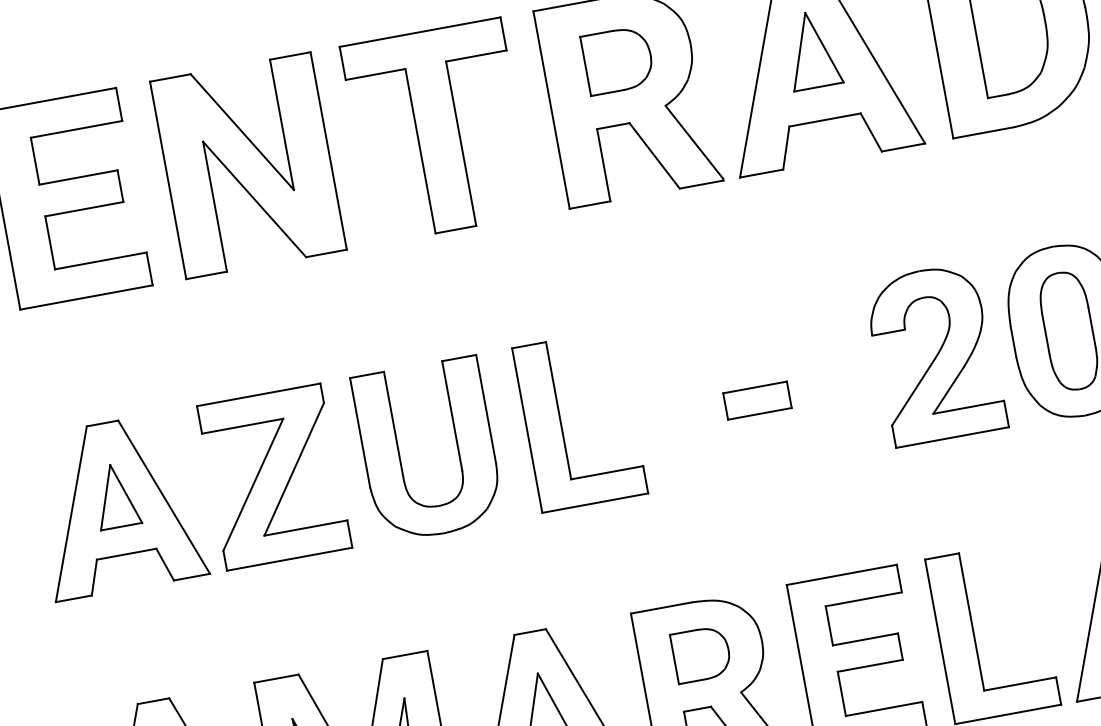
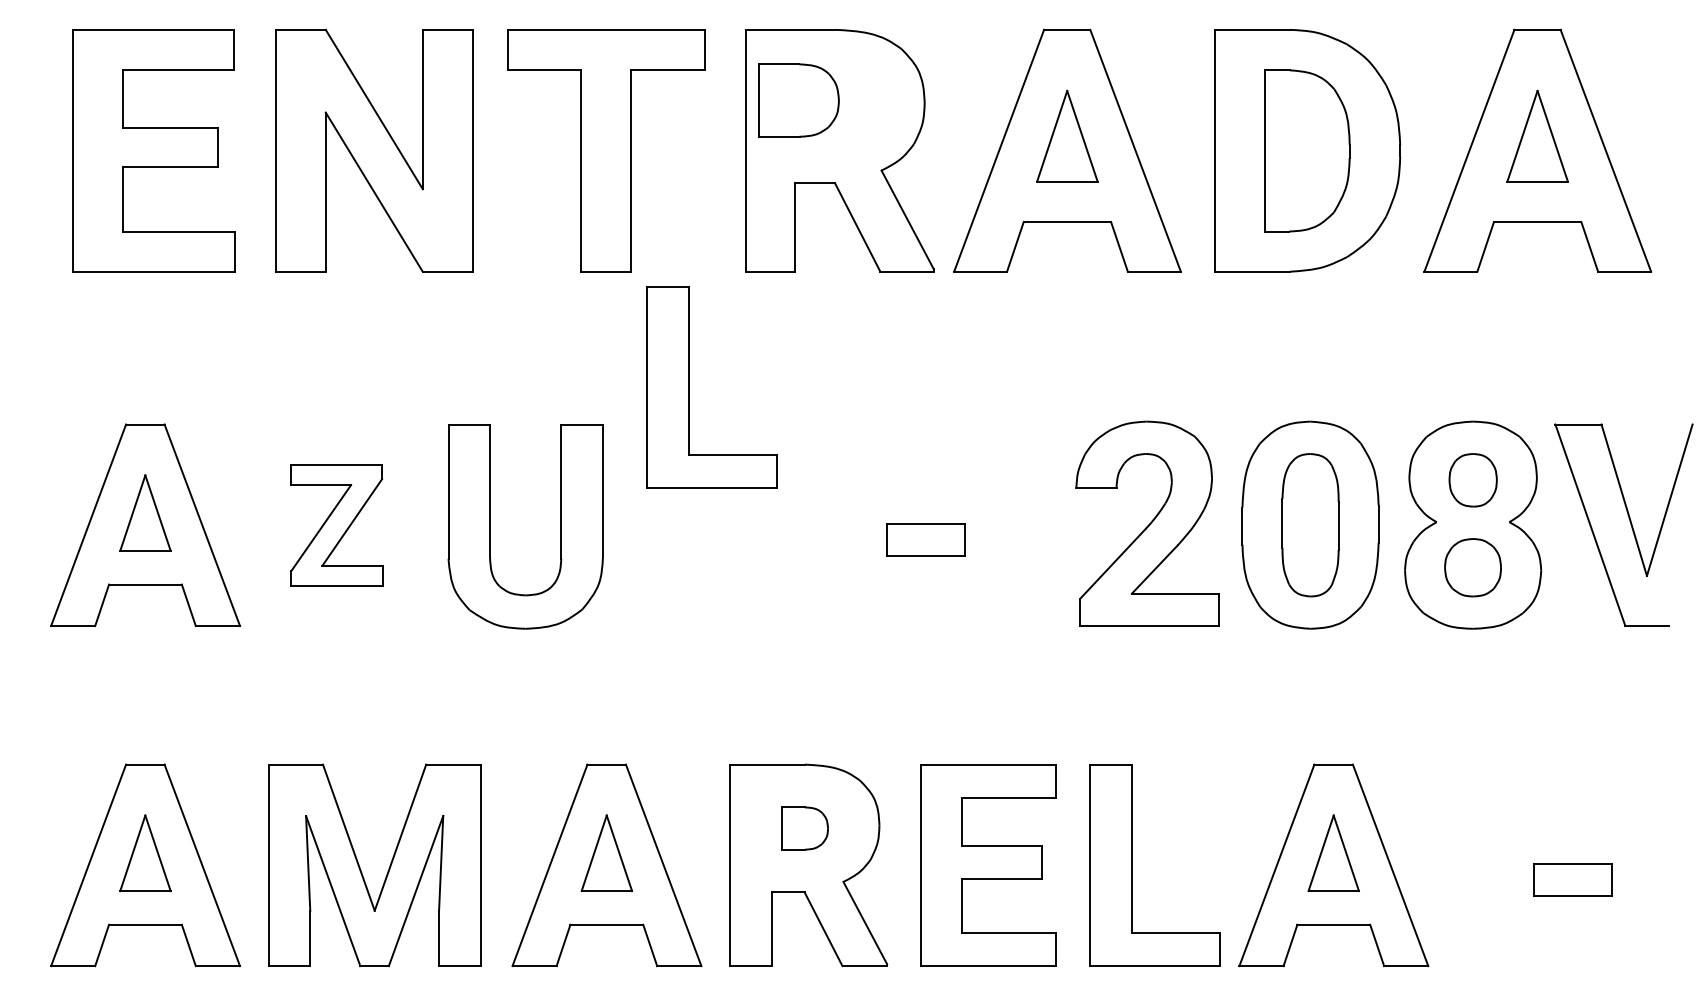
part: (617, 60) -> (798, 100), moved
part: (561, 424) -> (689, 387), moved
part: (273, 477) -> (336, 525), size x0.6
part: (701, 654) -> (804, 828), size x0.7

